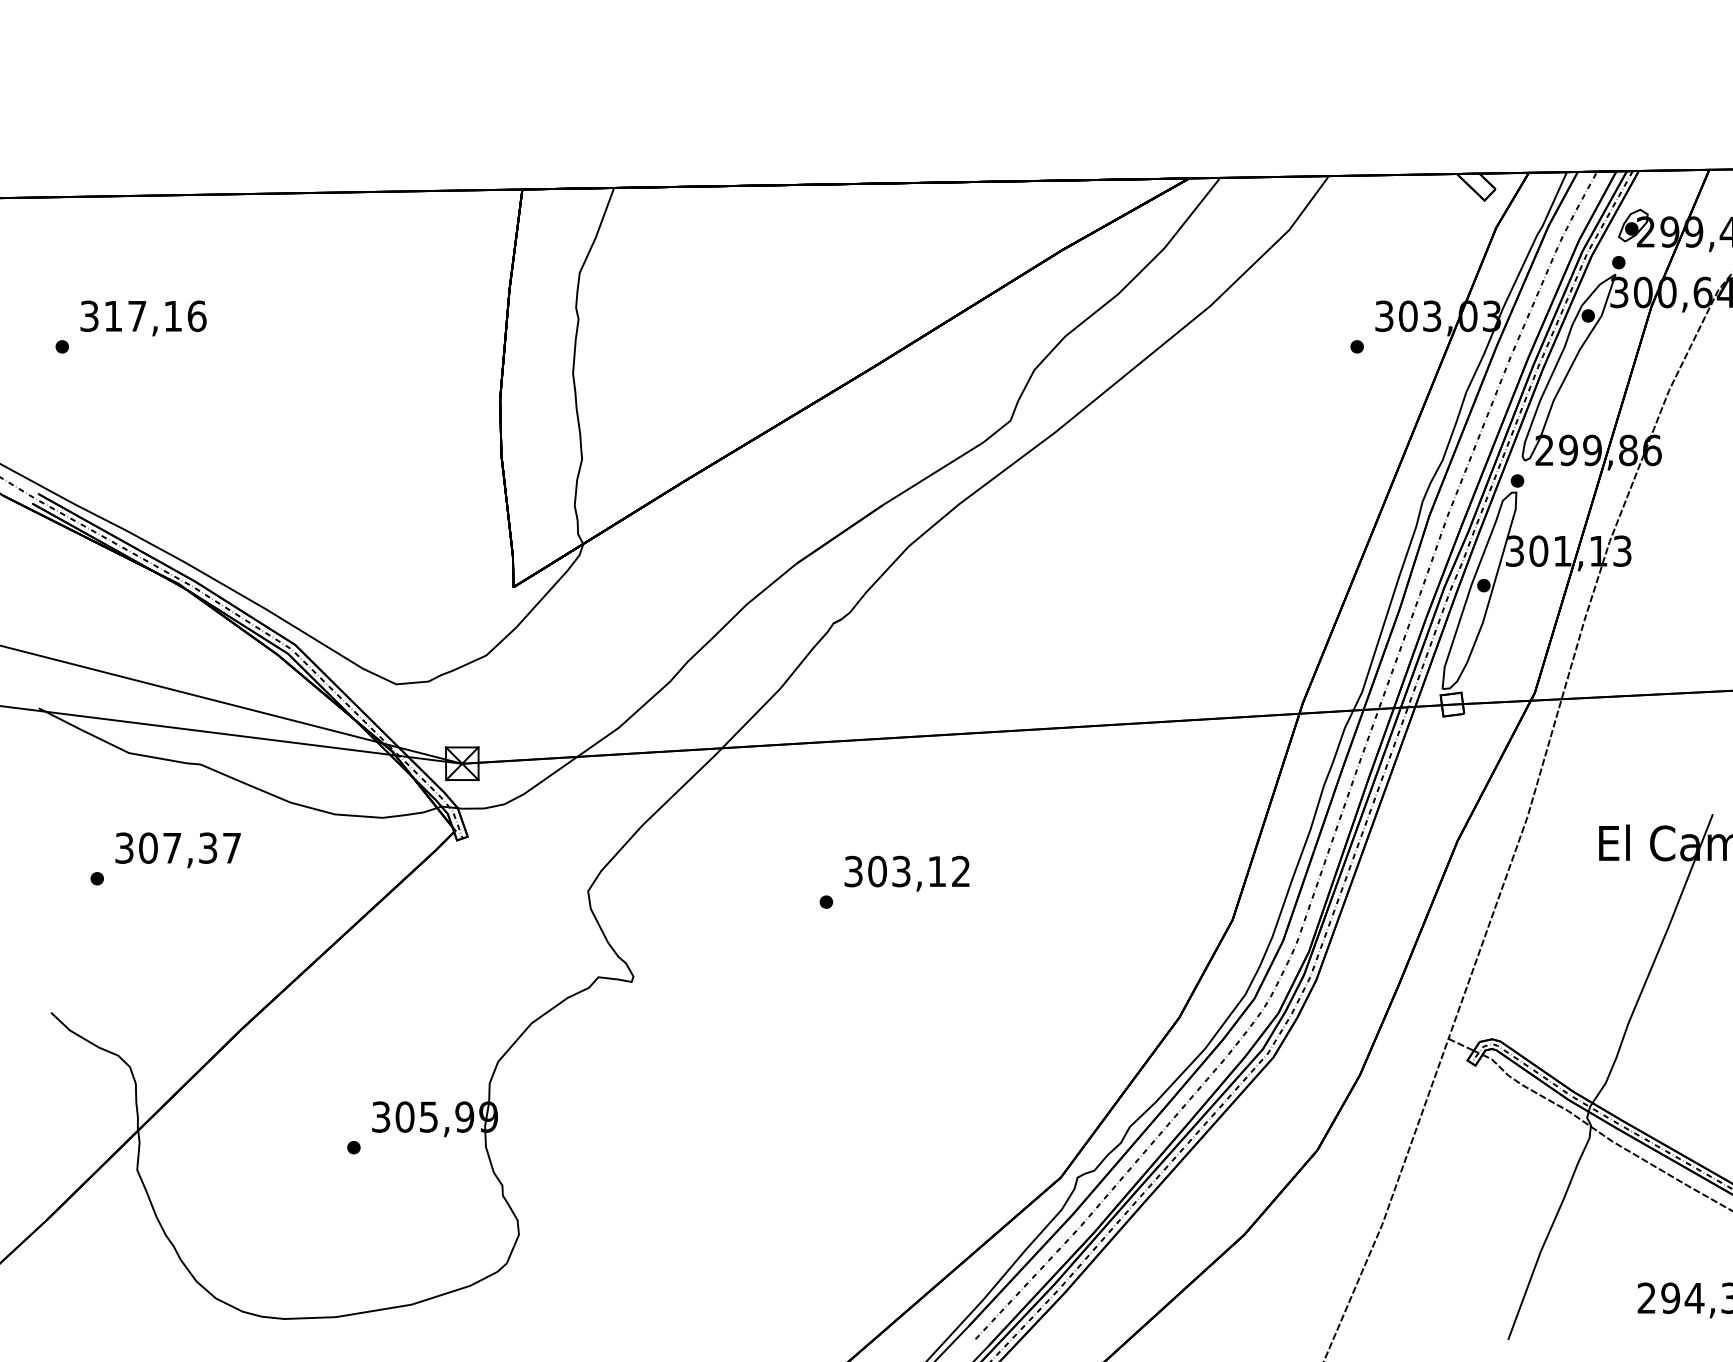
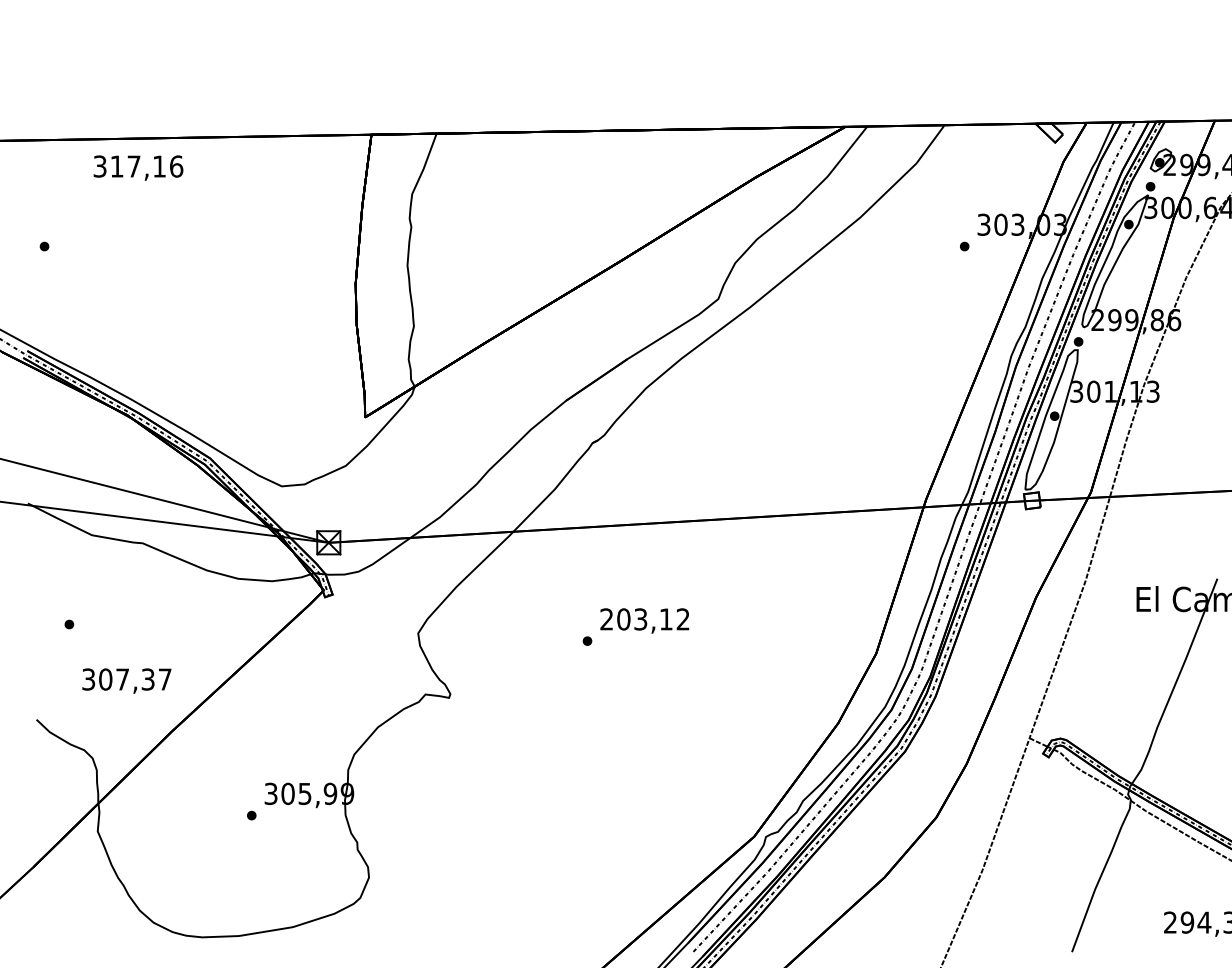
text: (143, 318) -> (138, 168), moved
text: (177, 850) -> (126, 681), moved
text: (853, 871) -> (606, 619), 303,12 -> 203,12

